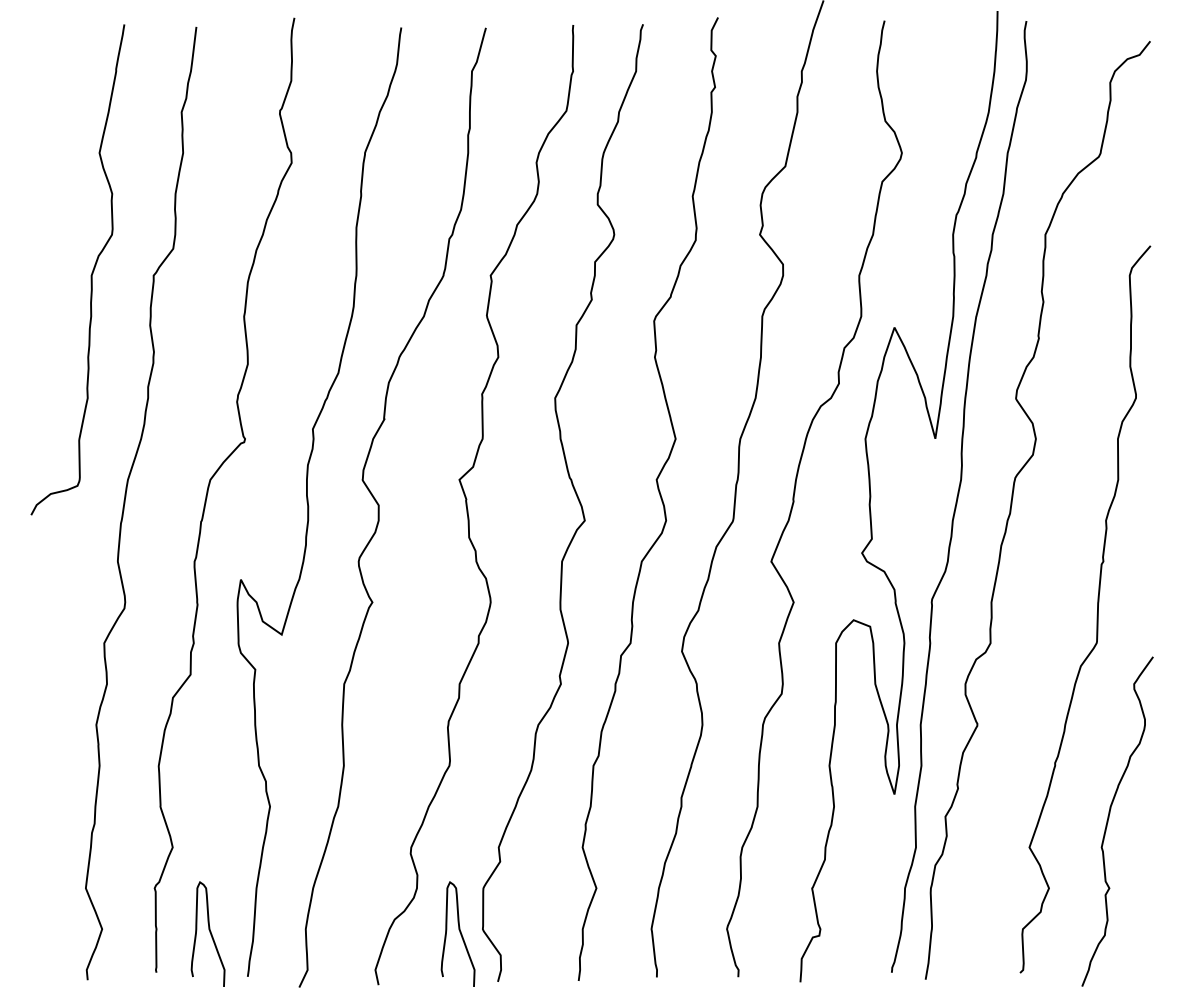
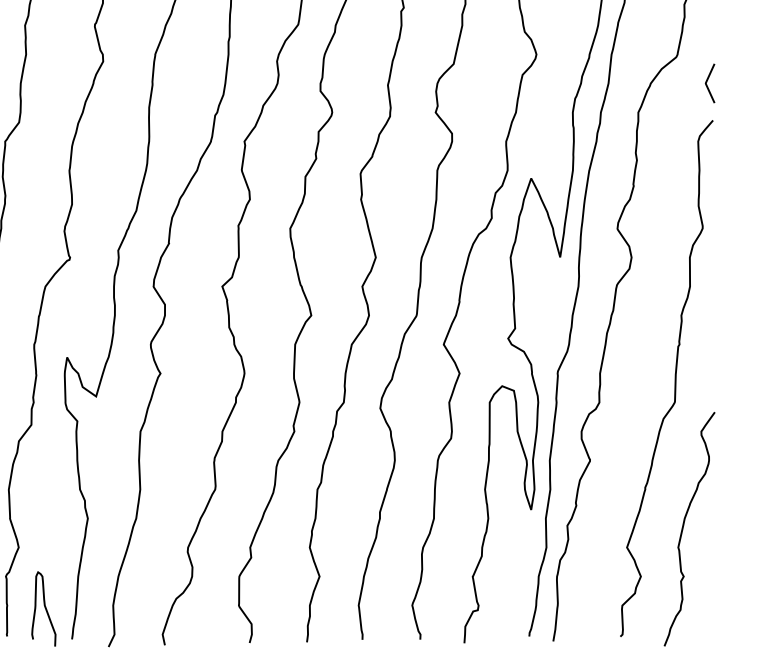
line: (1142, 191) -> (707, 81), added
curve: (459, 932) -> (222, 607), removed

